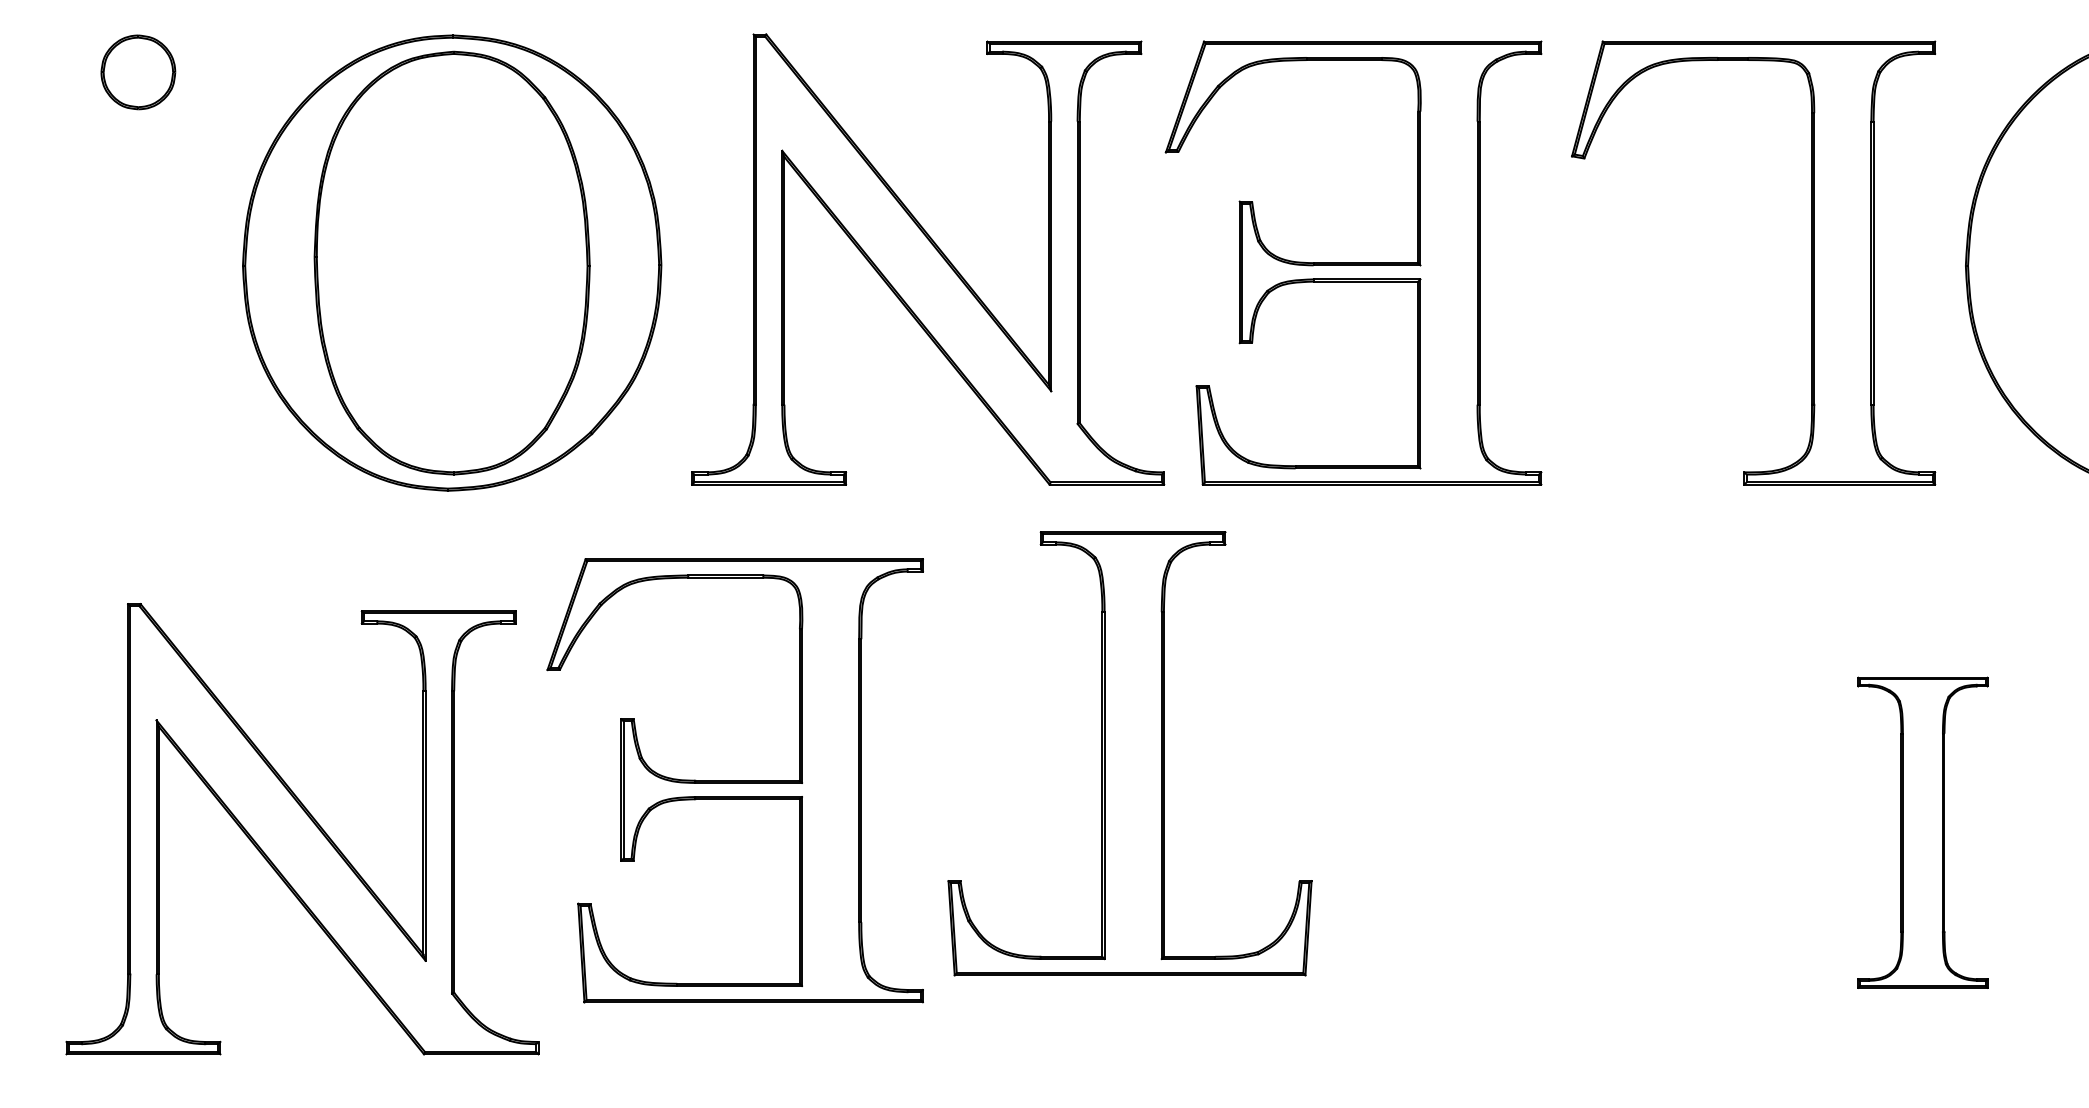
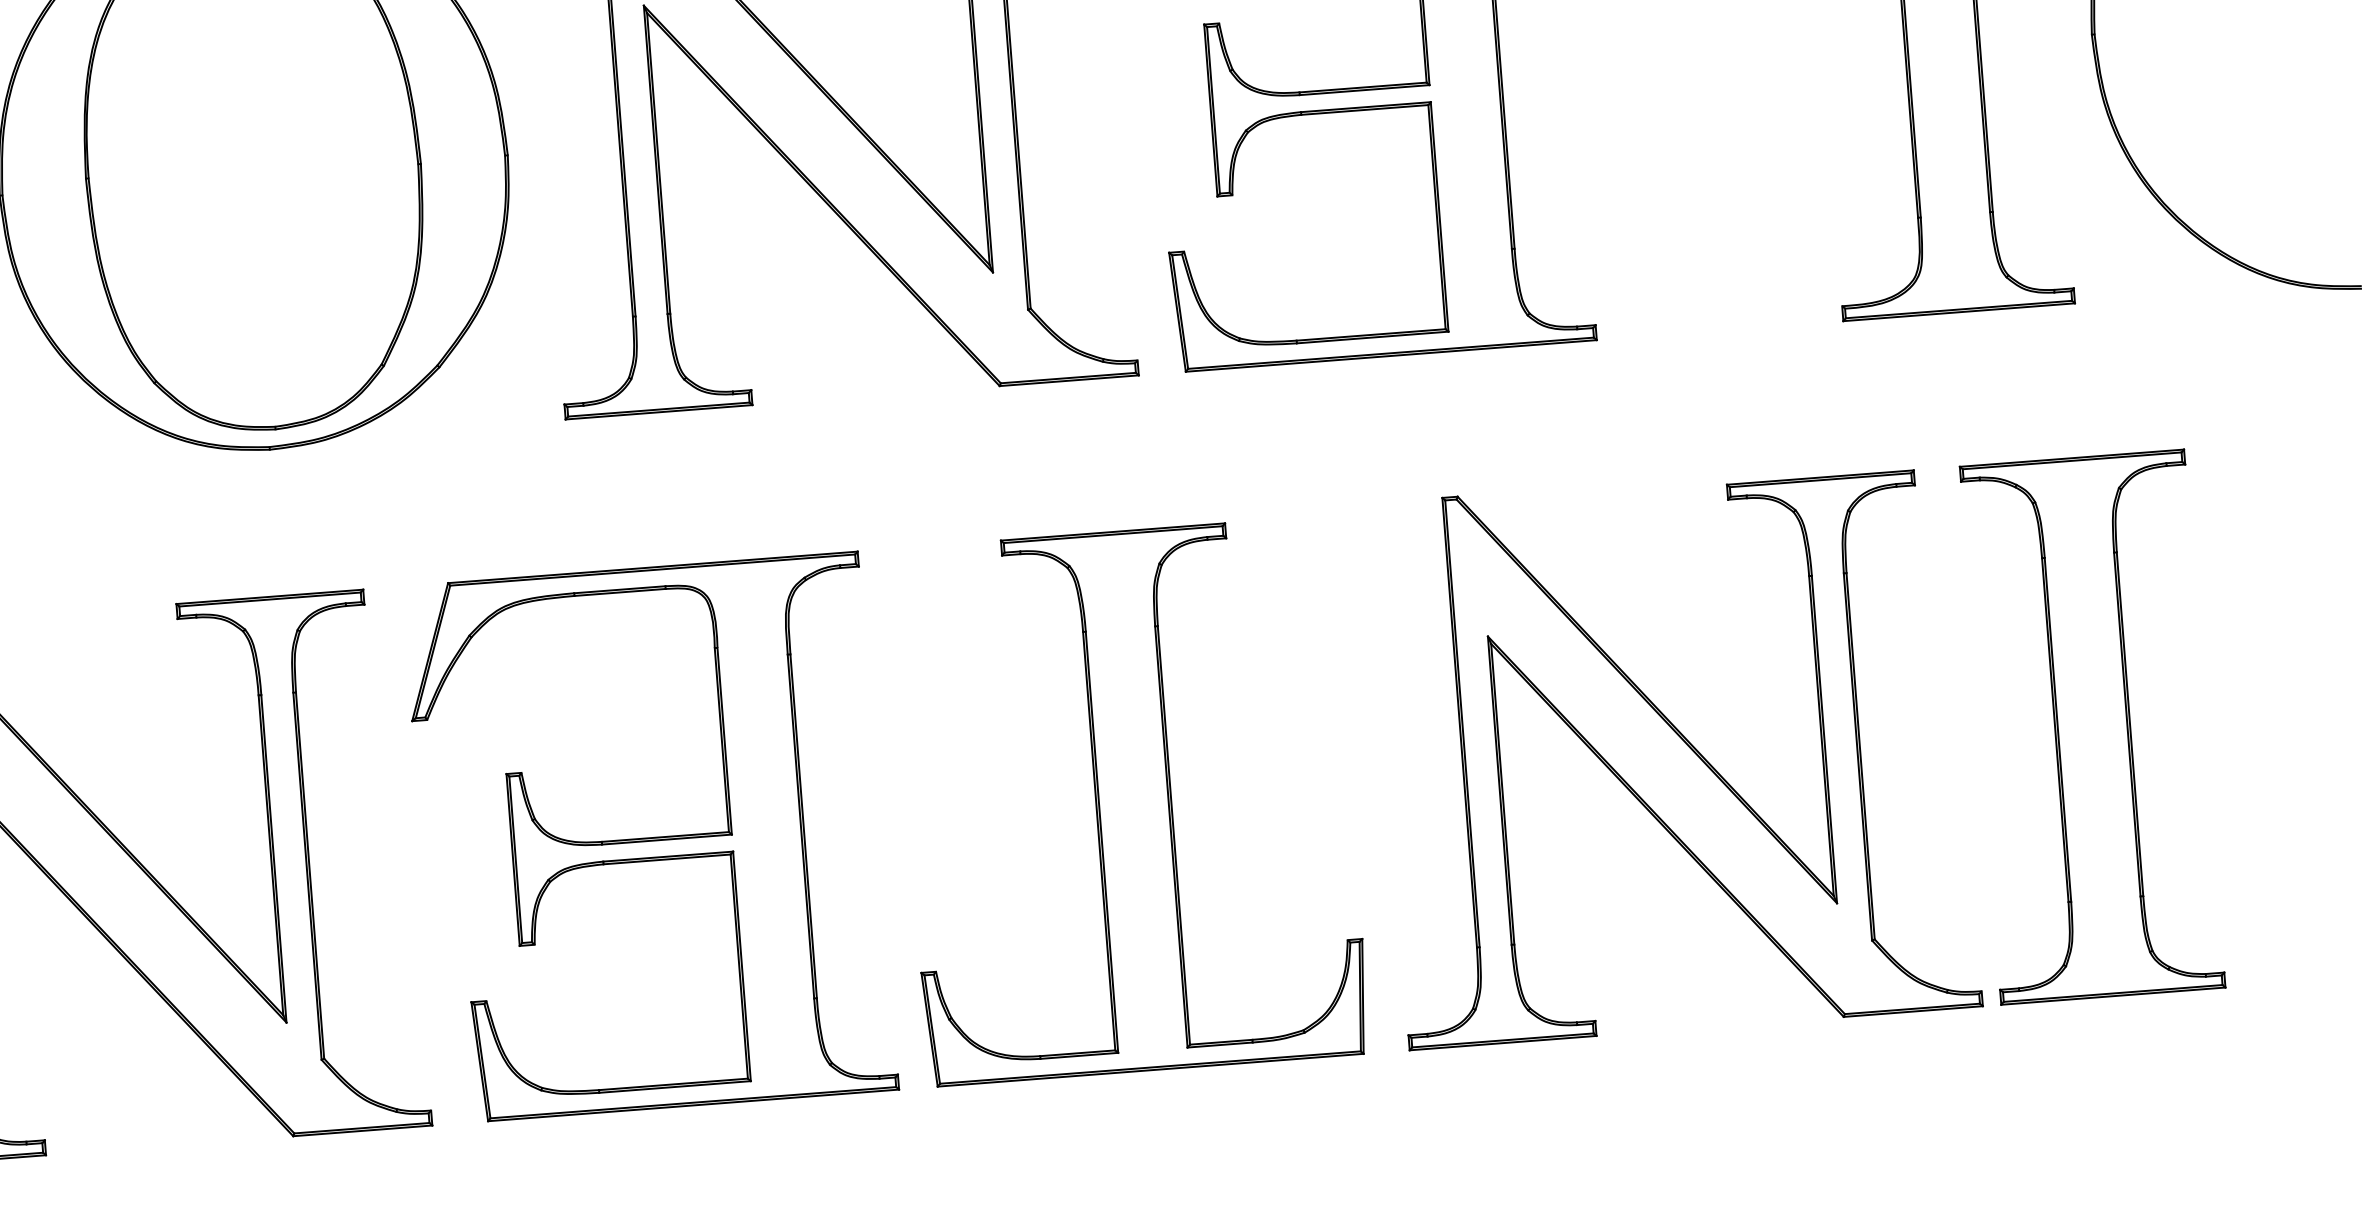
part: (1129, 753) -> (1129, 800), moved
part: (734, 780) -> (649, 837), moved
part: (1579, 829) -> (1675, 755), added
part: (1922, 832) -> (2092, 726), size x1.43

